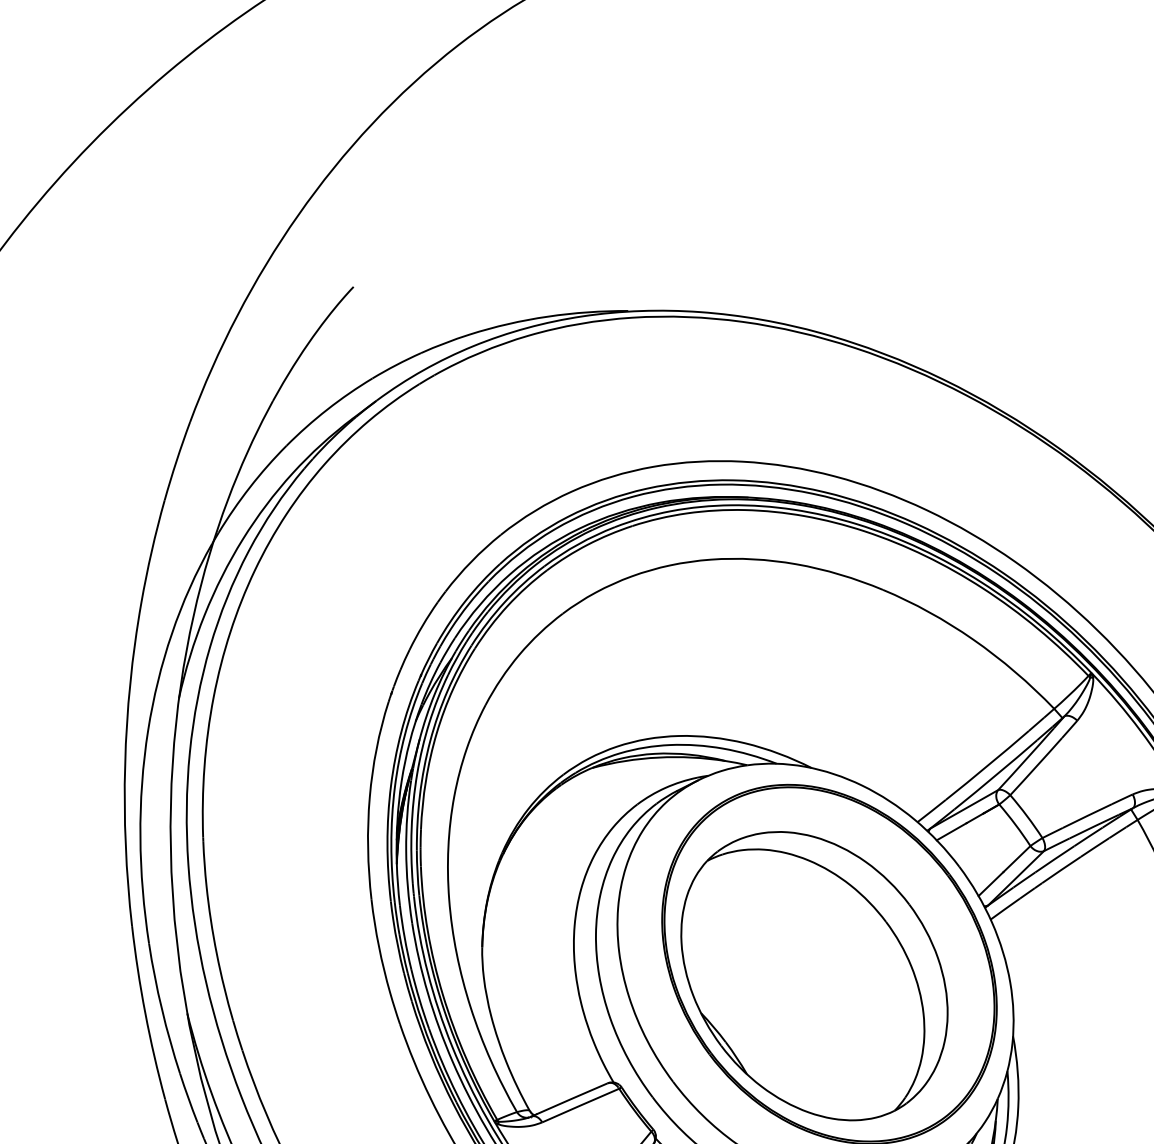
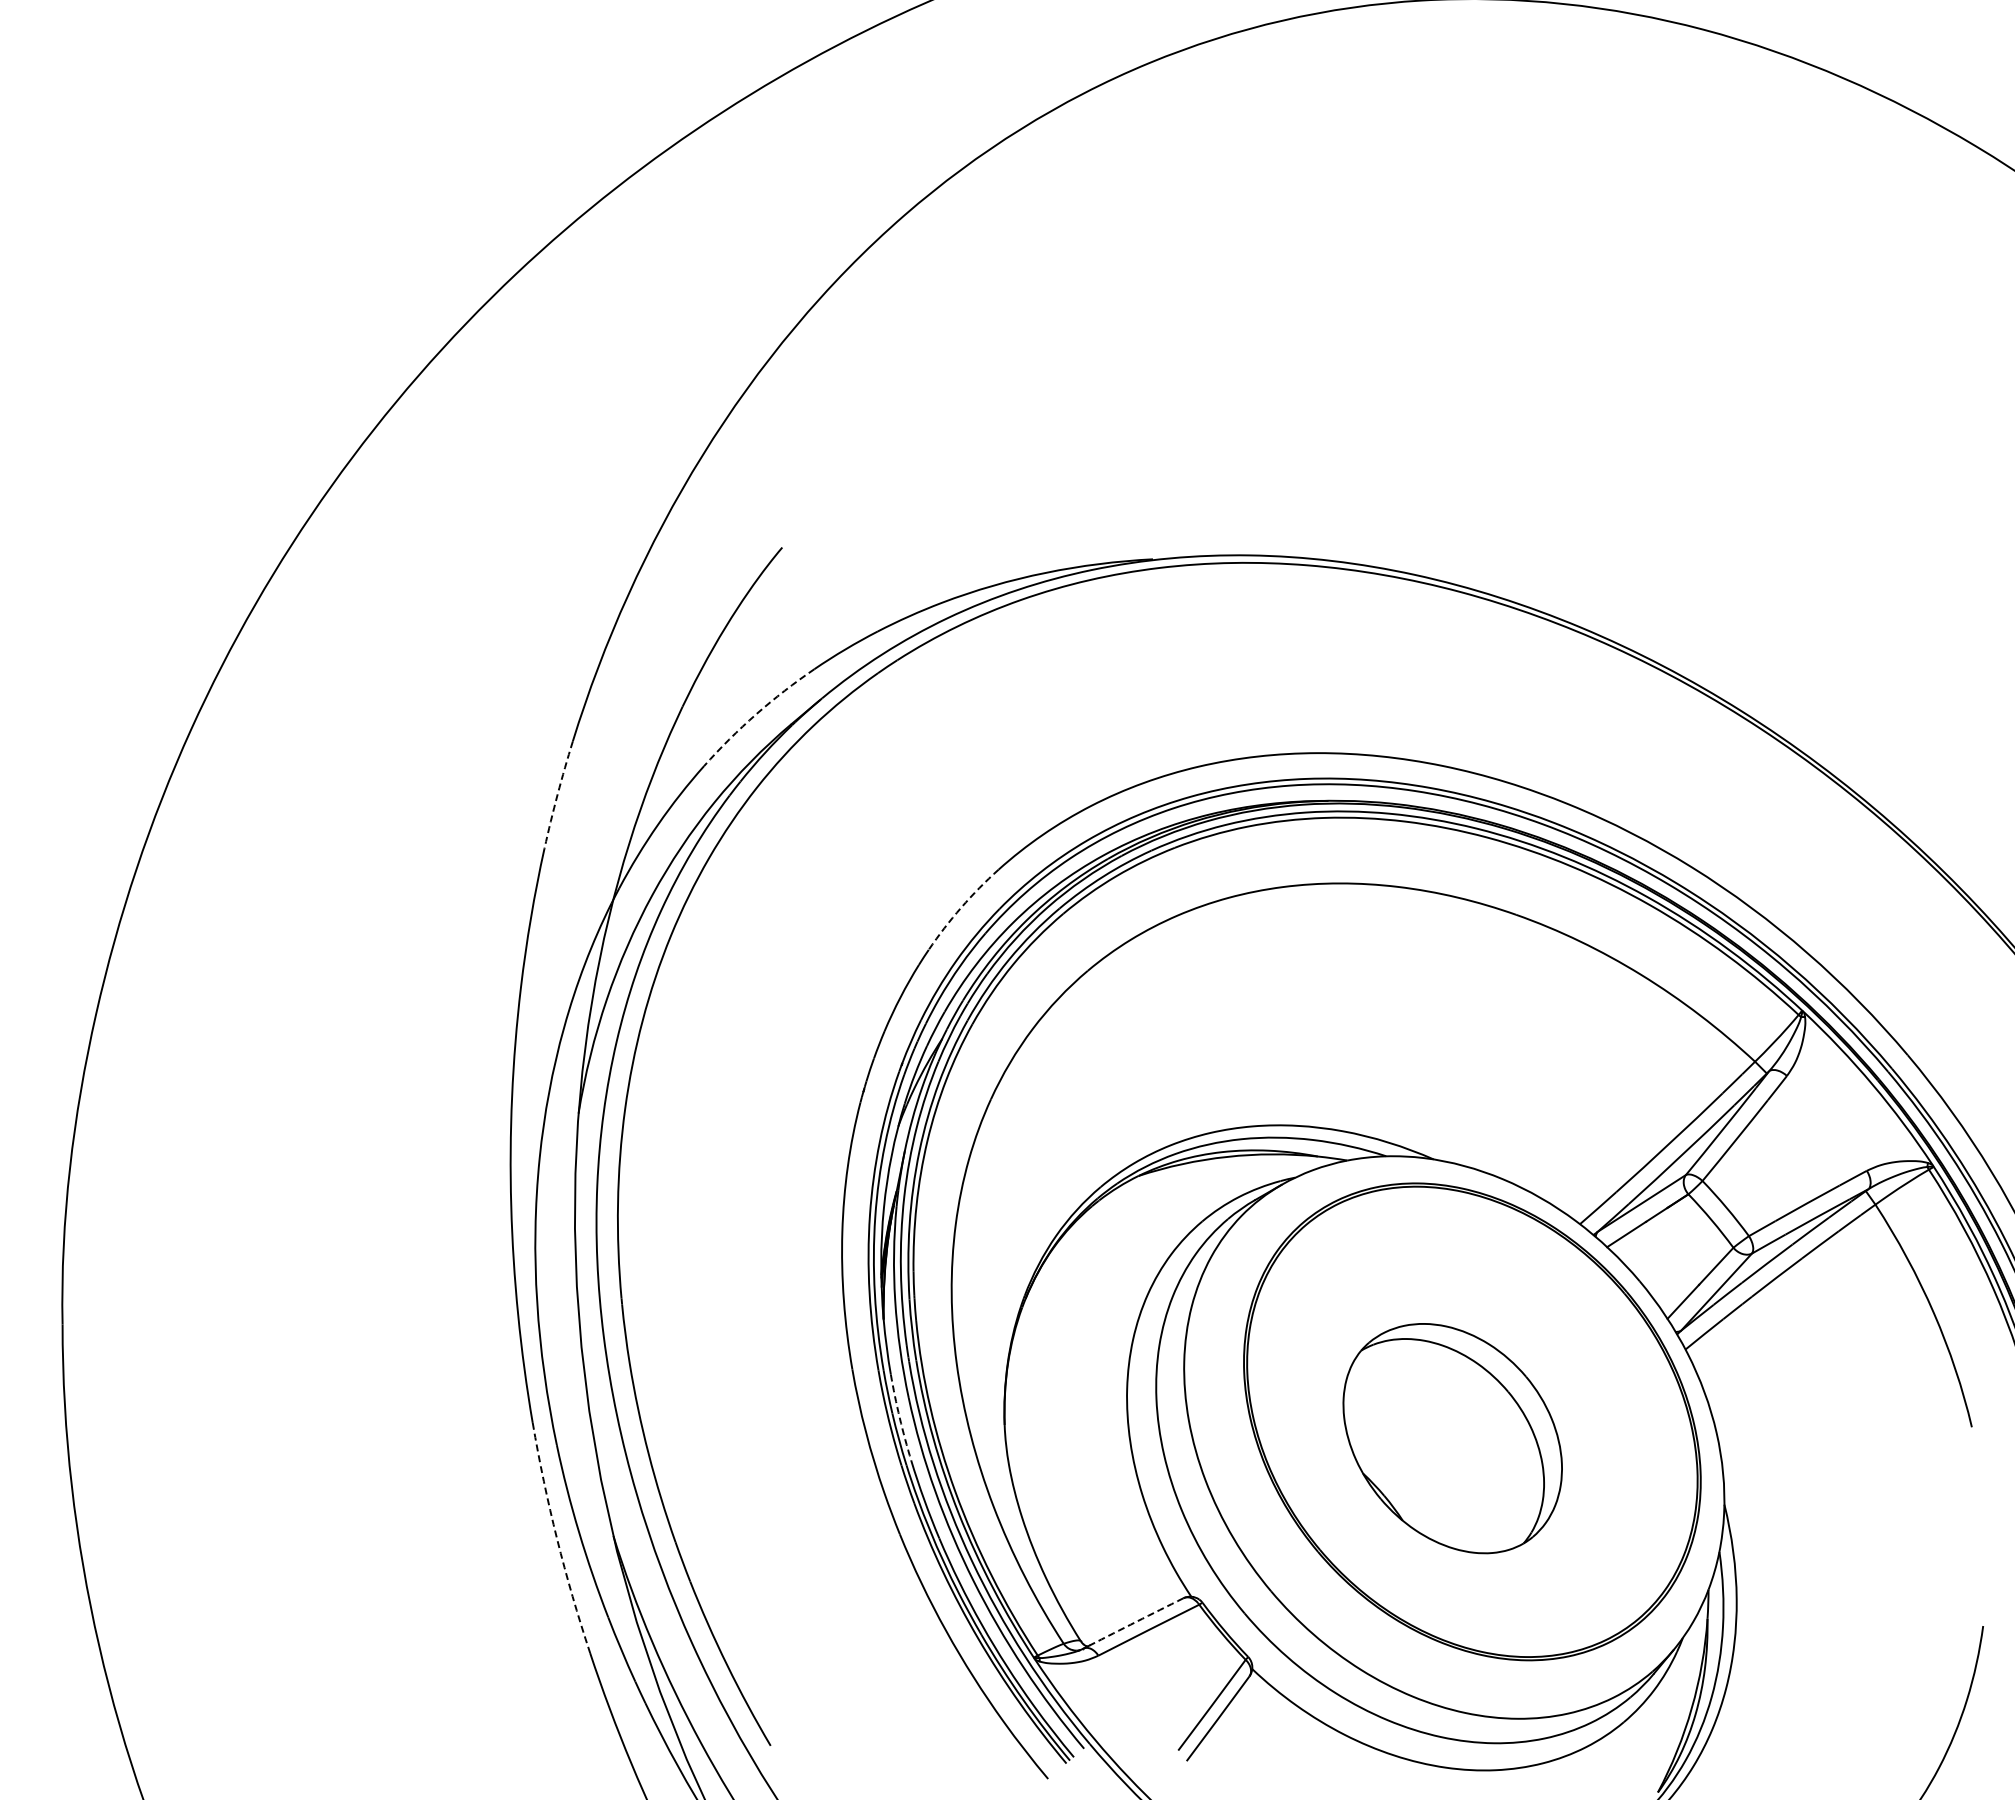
arc: (327, 409) -> (756, 714), solid -> dashed
arc: (176, 460) -> (557, 794), solid -> dashed
arc: (471, 561) -> (961, 907), solid -> dashed
arc: (404, 937) -> (899, 1417), solid -> dashed
part: (814, 975) -> (1452, 1438), size x0.6
arc: (145, 1013) -> (557, 1539), solid -> dashed
arc: (571, 1098) -> (1136, 1621), solid -> dashed

